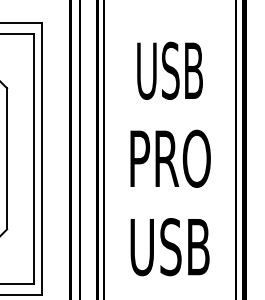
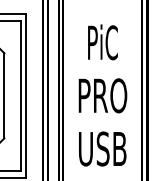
text: (169, 70) -> (102, 42), USB -> PiC

